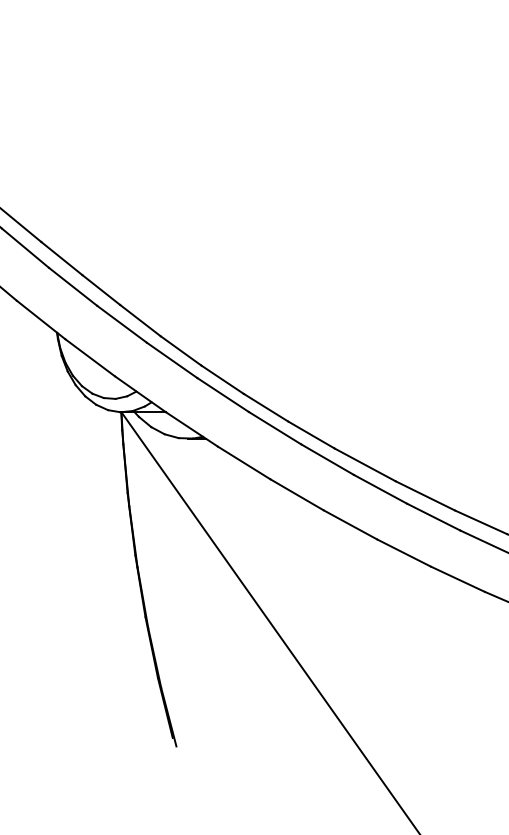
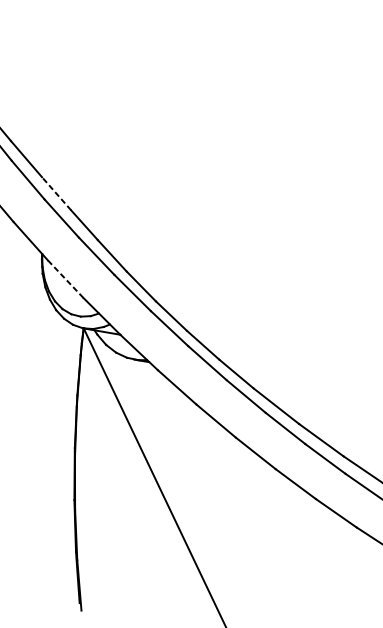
line: (61, 258) -> (56, 193), solid -> dashed
line: (90, 358) -> (65, 279), solid -> dashed

